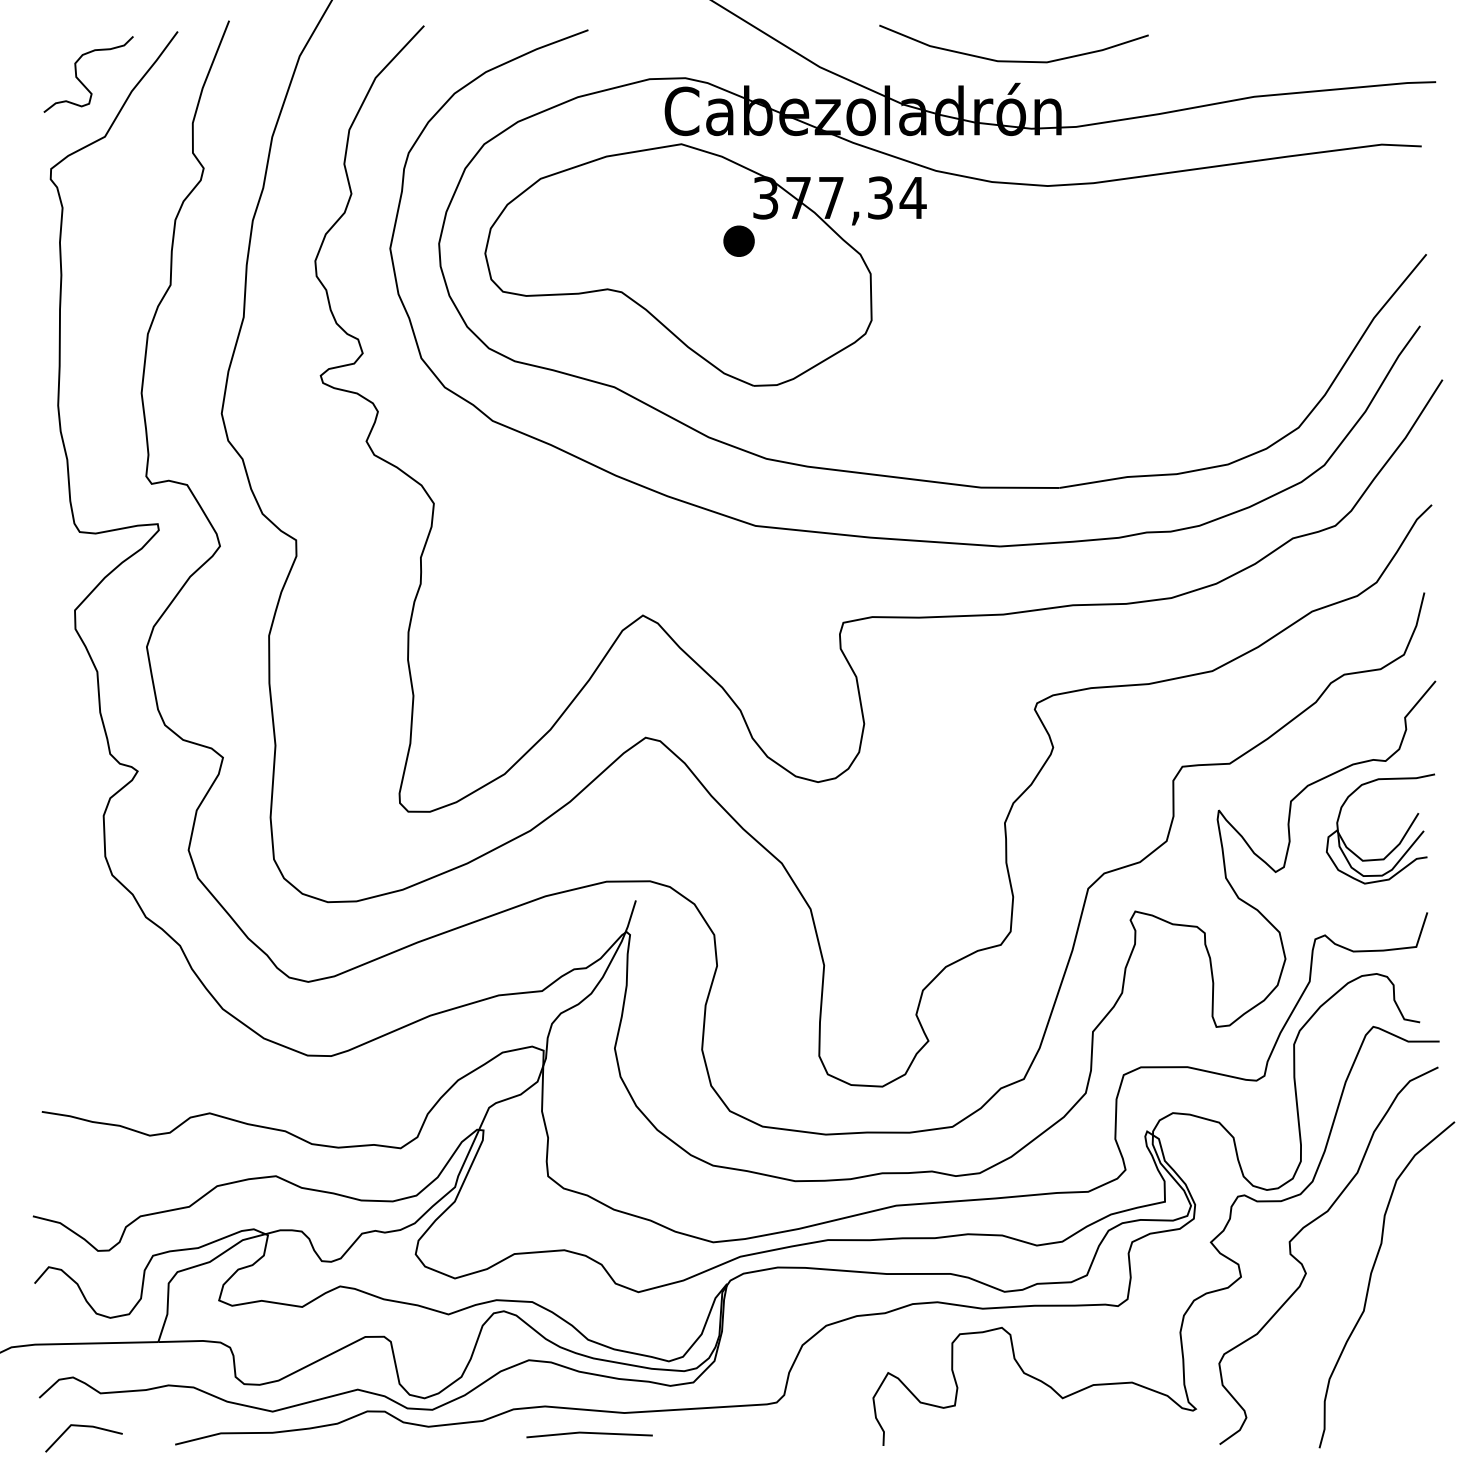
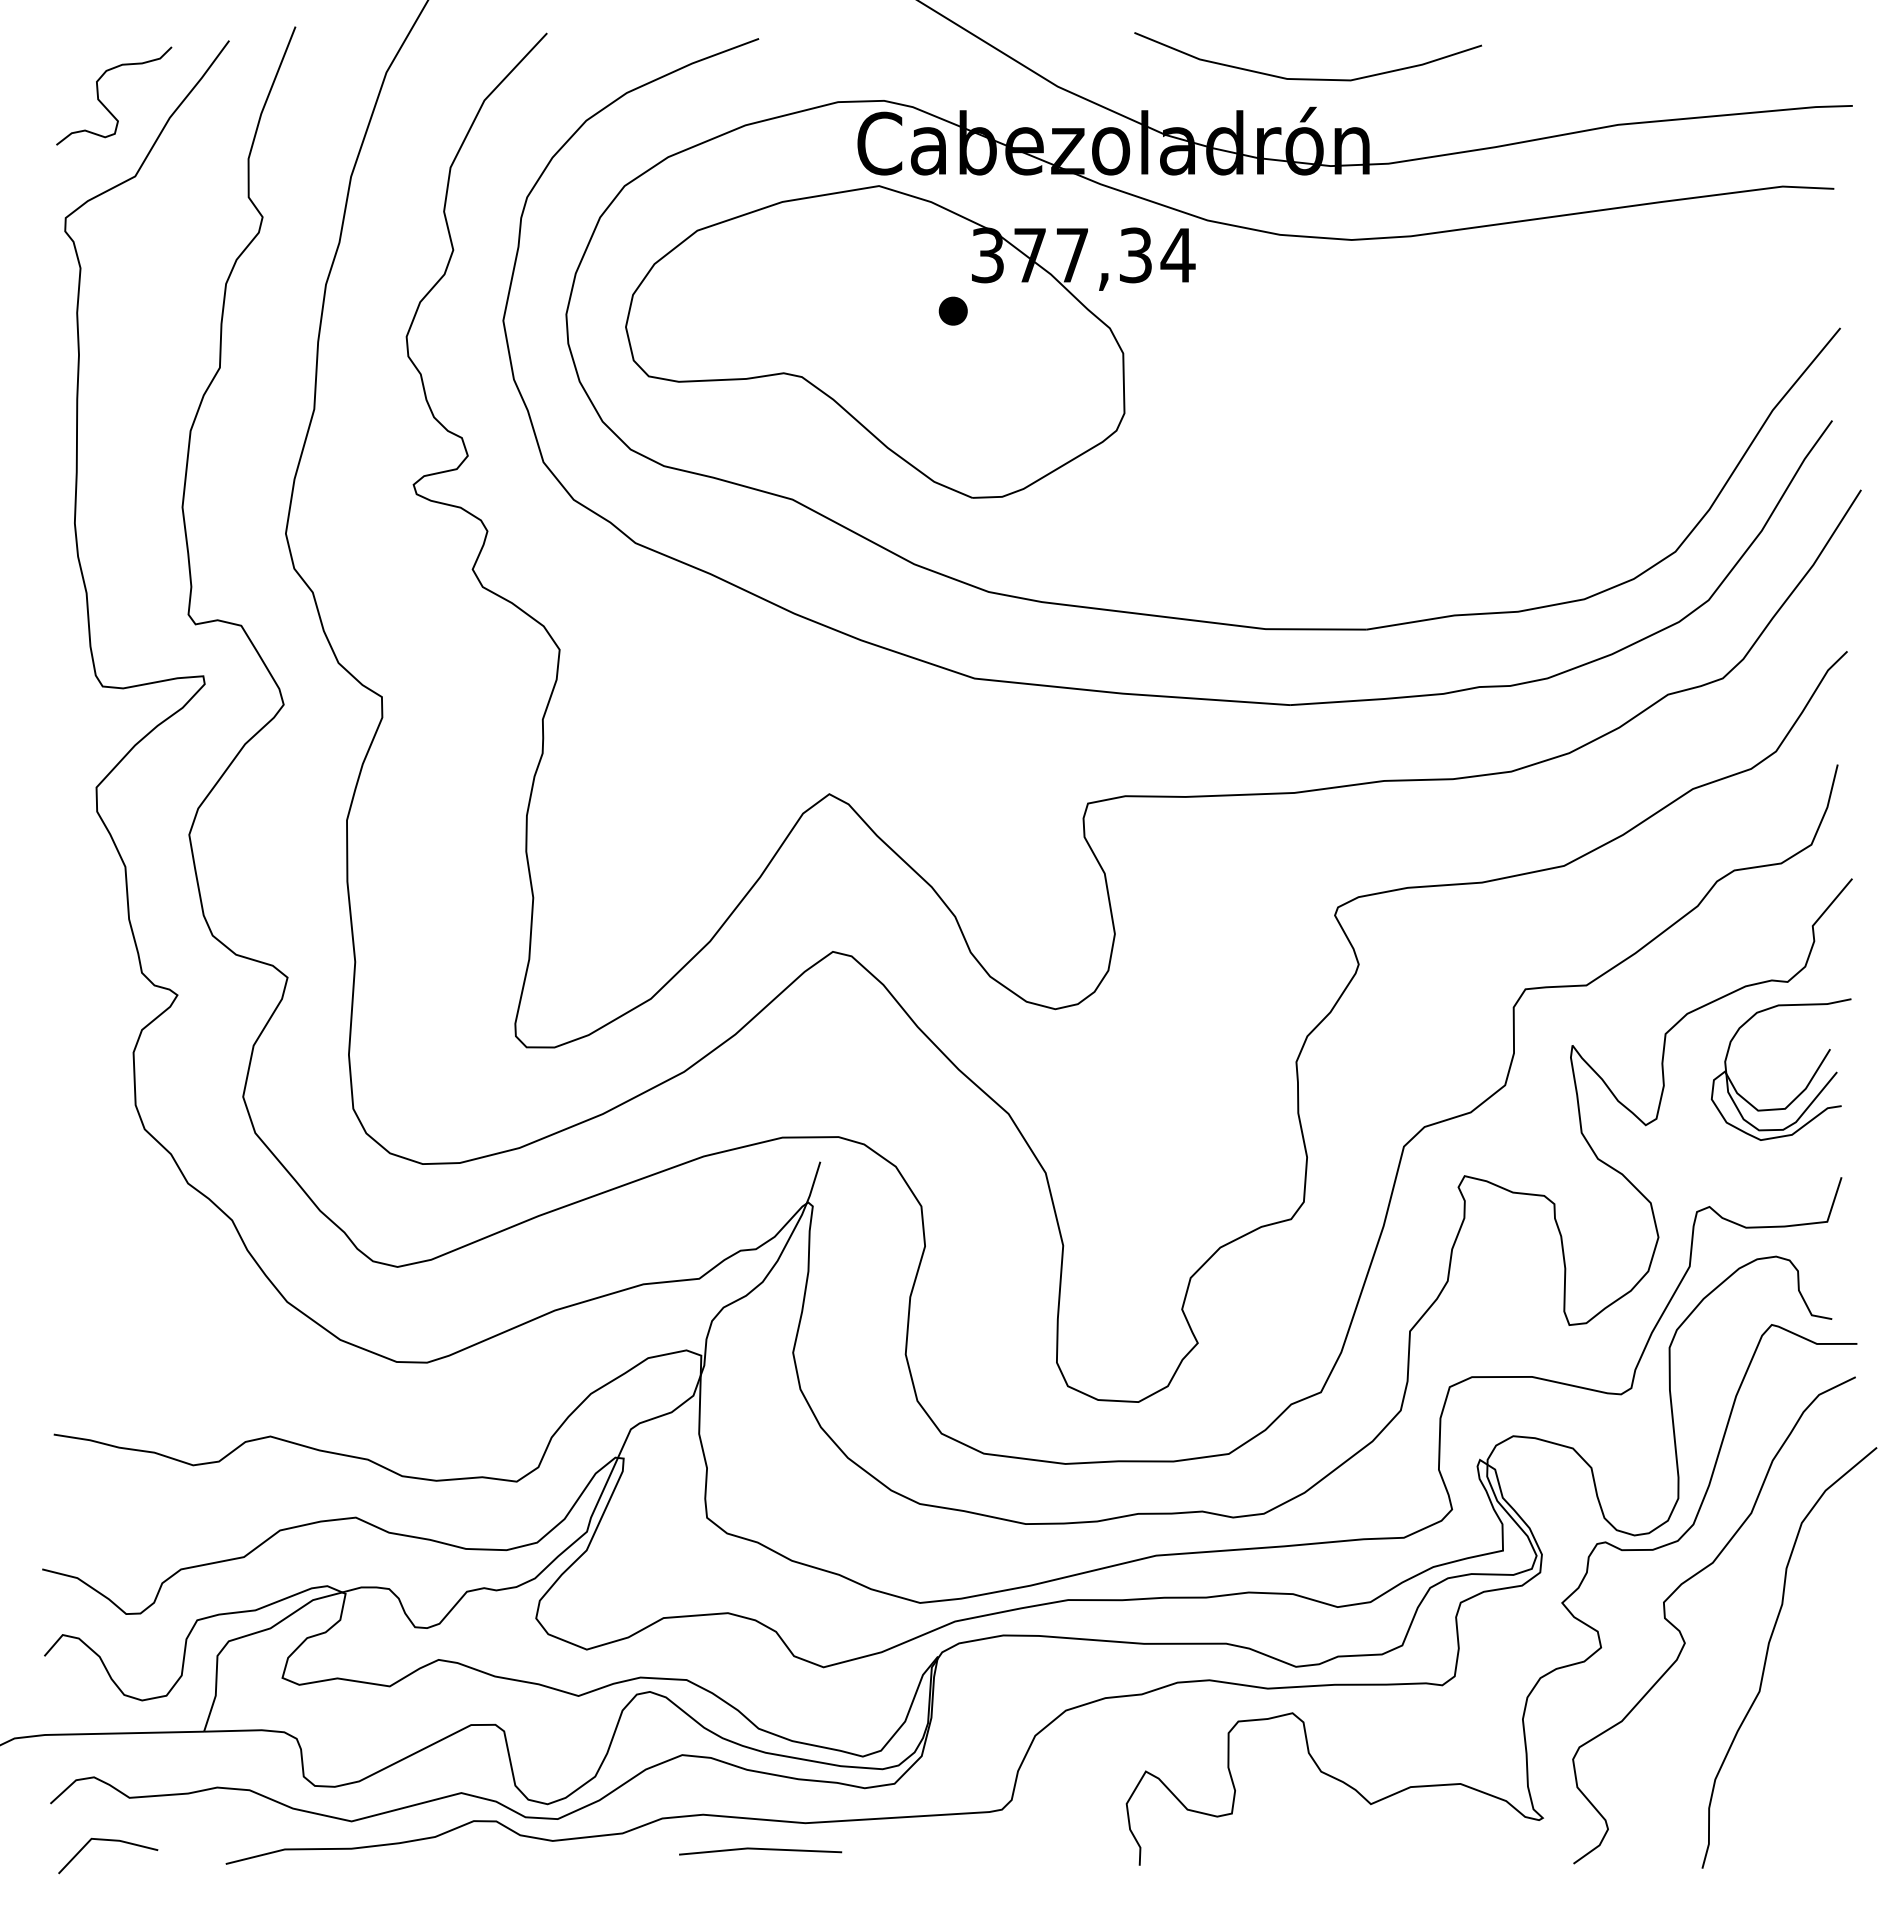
part: (738, 240) -> (952, 310), size x0.71

